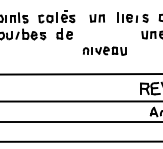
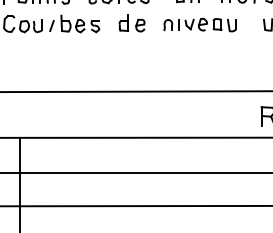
part: (104, 50) -> (199, 23), moved

